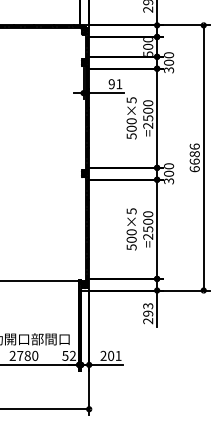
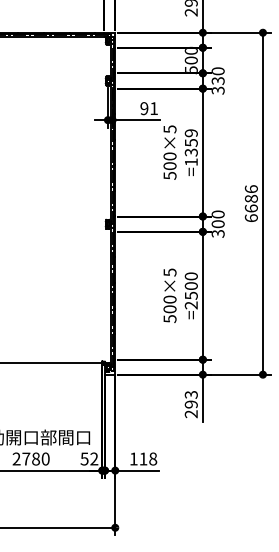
text: (168, 62) -> (217, 80), 300 -> 330
text: (147, 114) -> (190, 147), =2500 -> =1359
text: (111, 355) -> (143, 458), 201 -> 118

